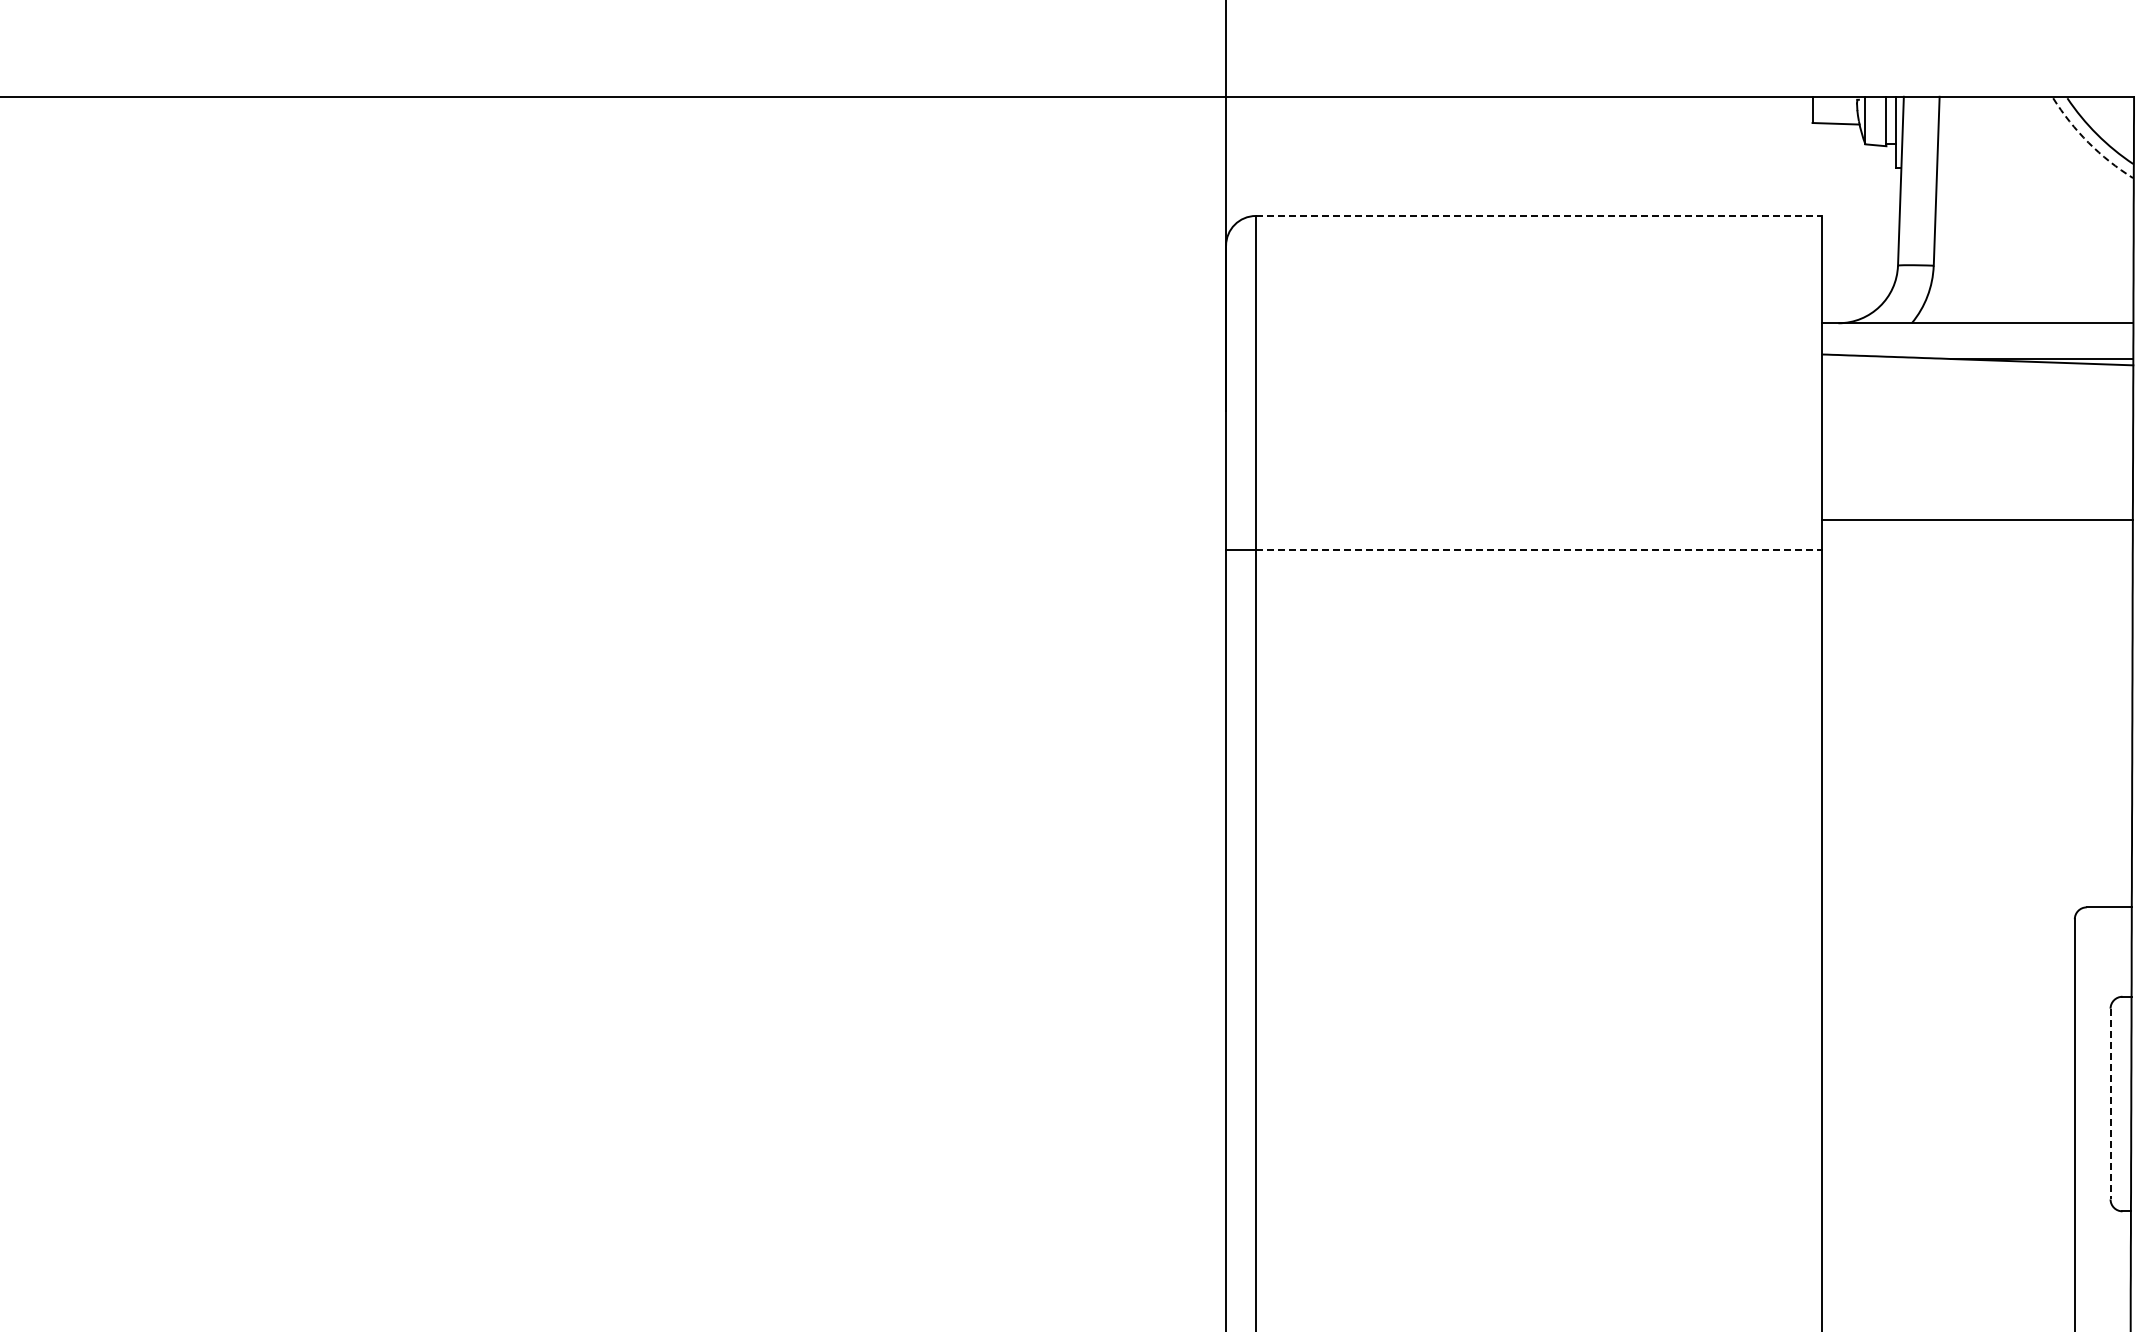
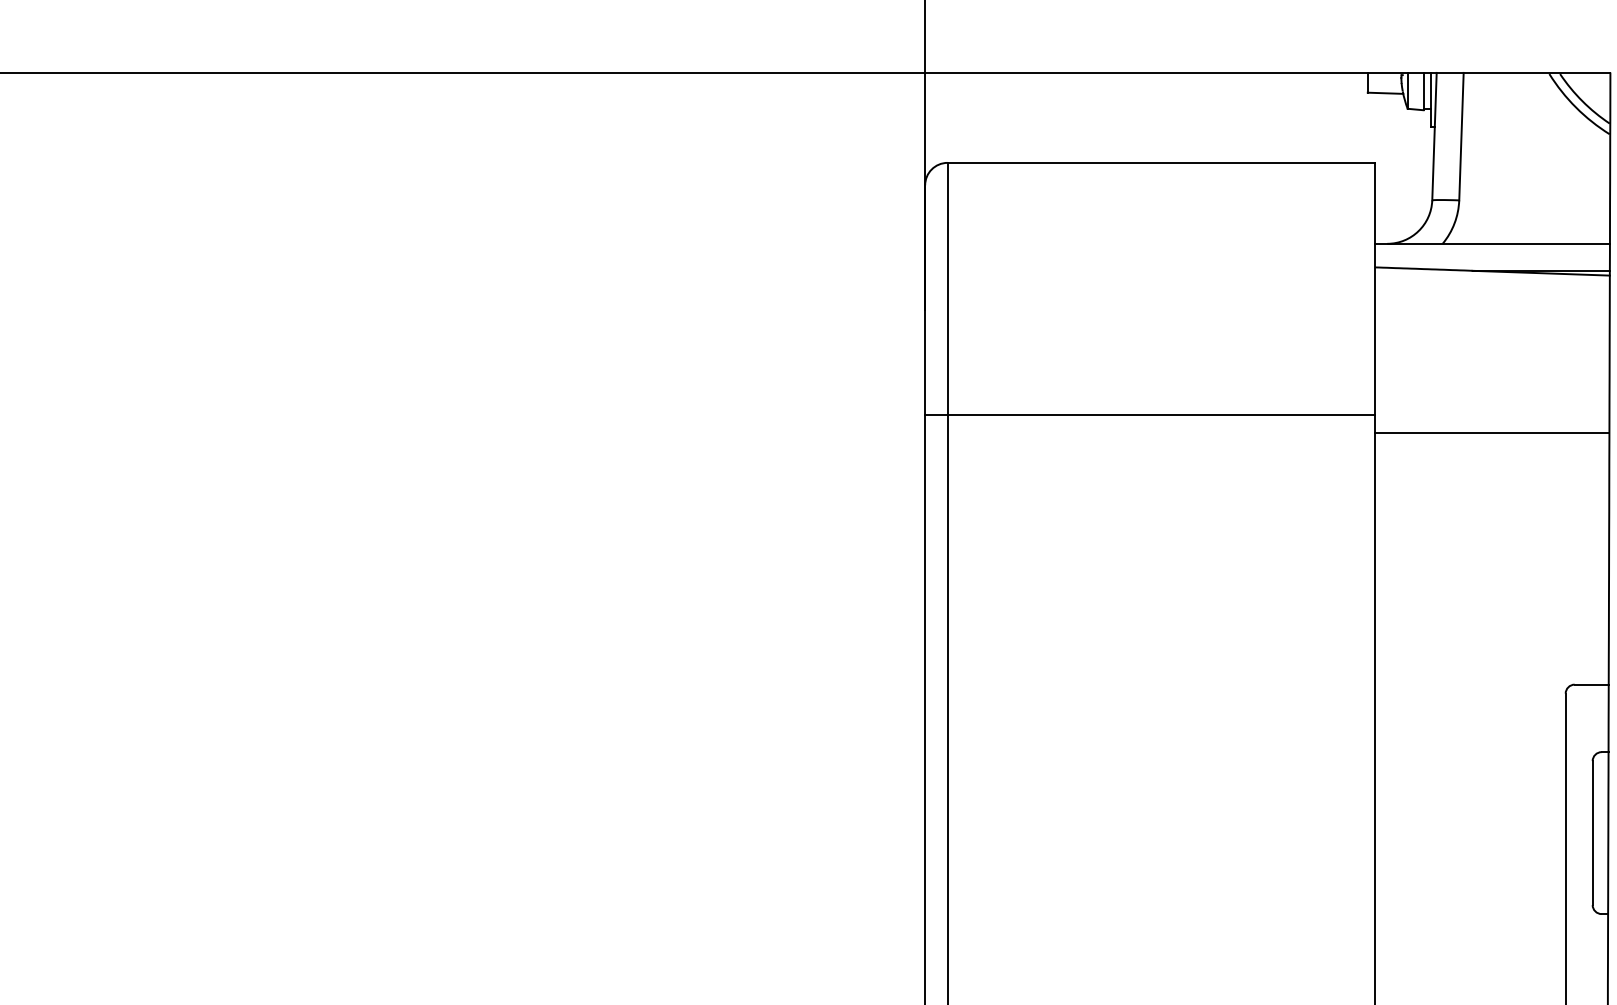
arc: (2088, 142) -> (1576, 107), dashed -> solid
line: (1539, 215) -> (1161, 162), dashed -> solid
line: (1977, 519) -> (1492, 432), moved
line: (1539, 549) -> (1161, 414), dashed -> solid
line: (2110, 1104) -> (1592, 833), dashed -> solid

